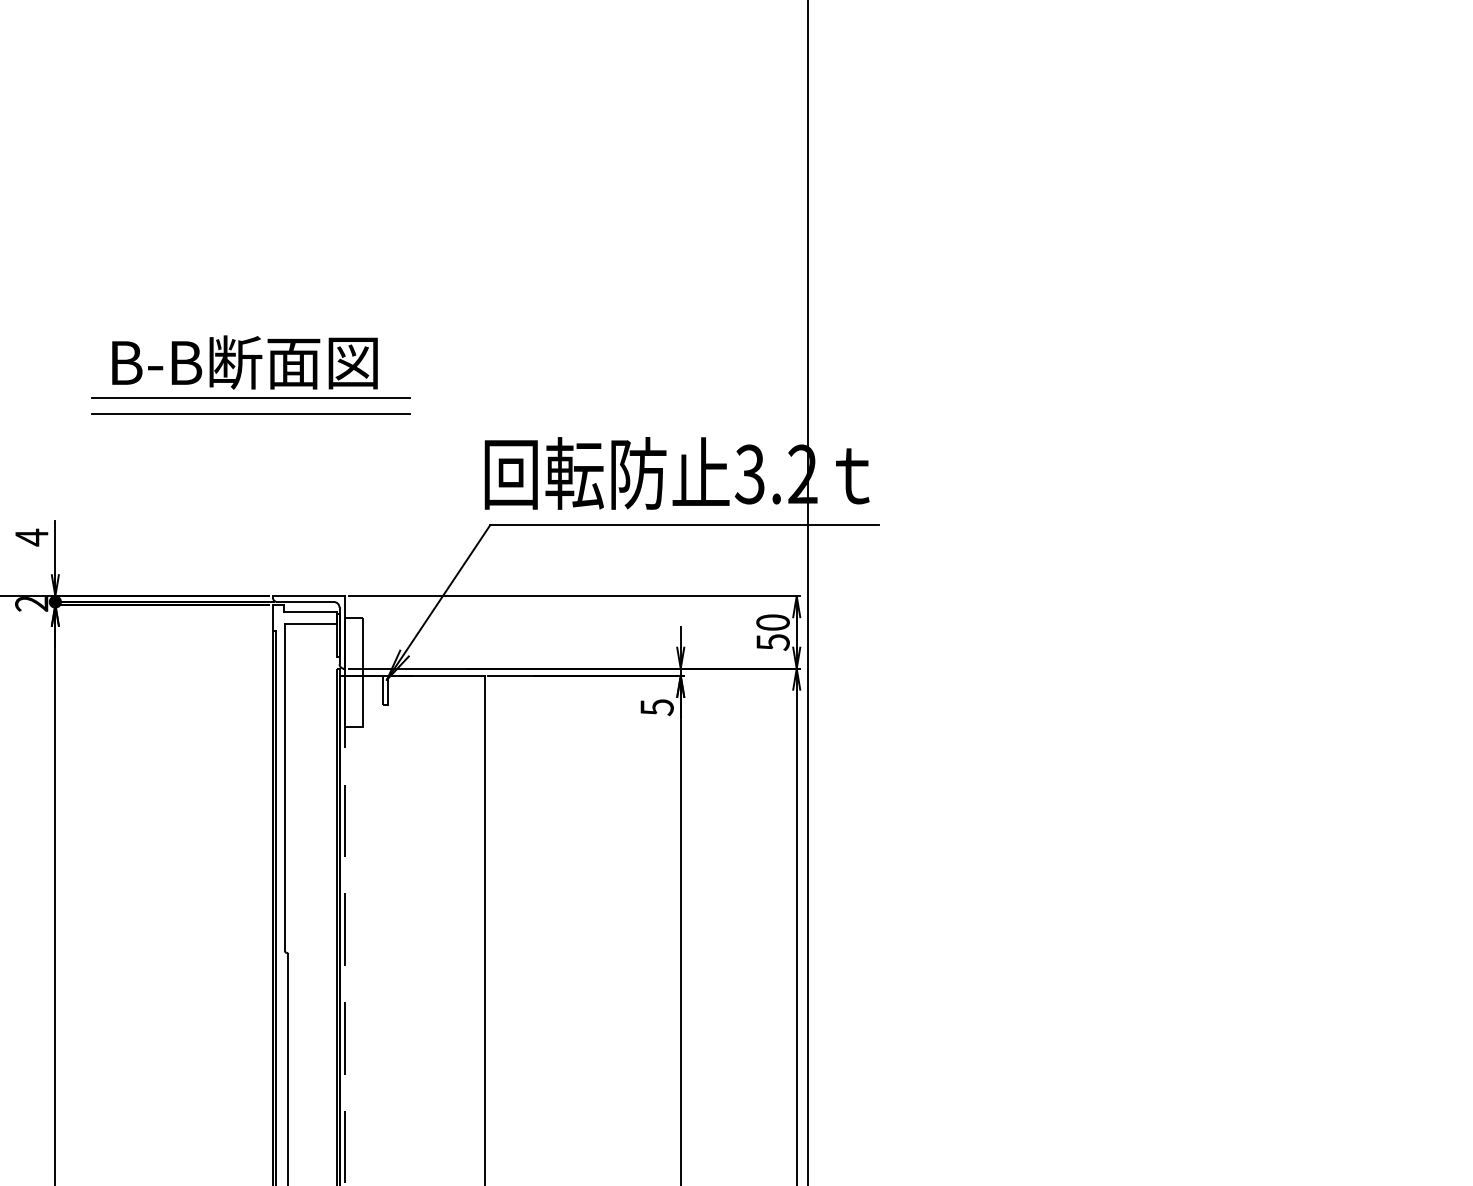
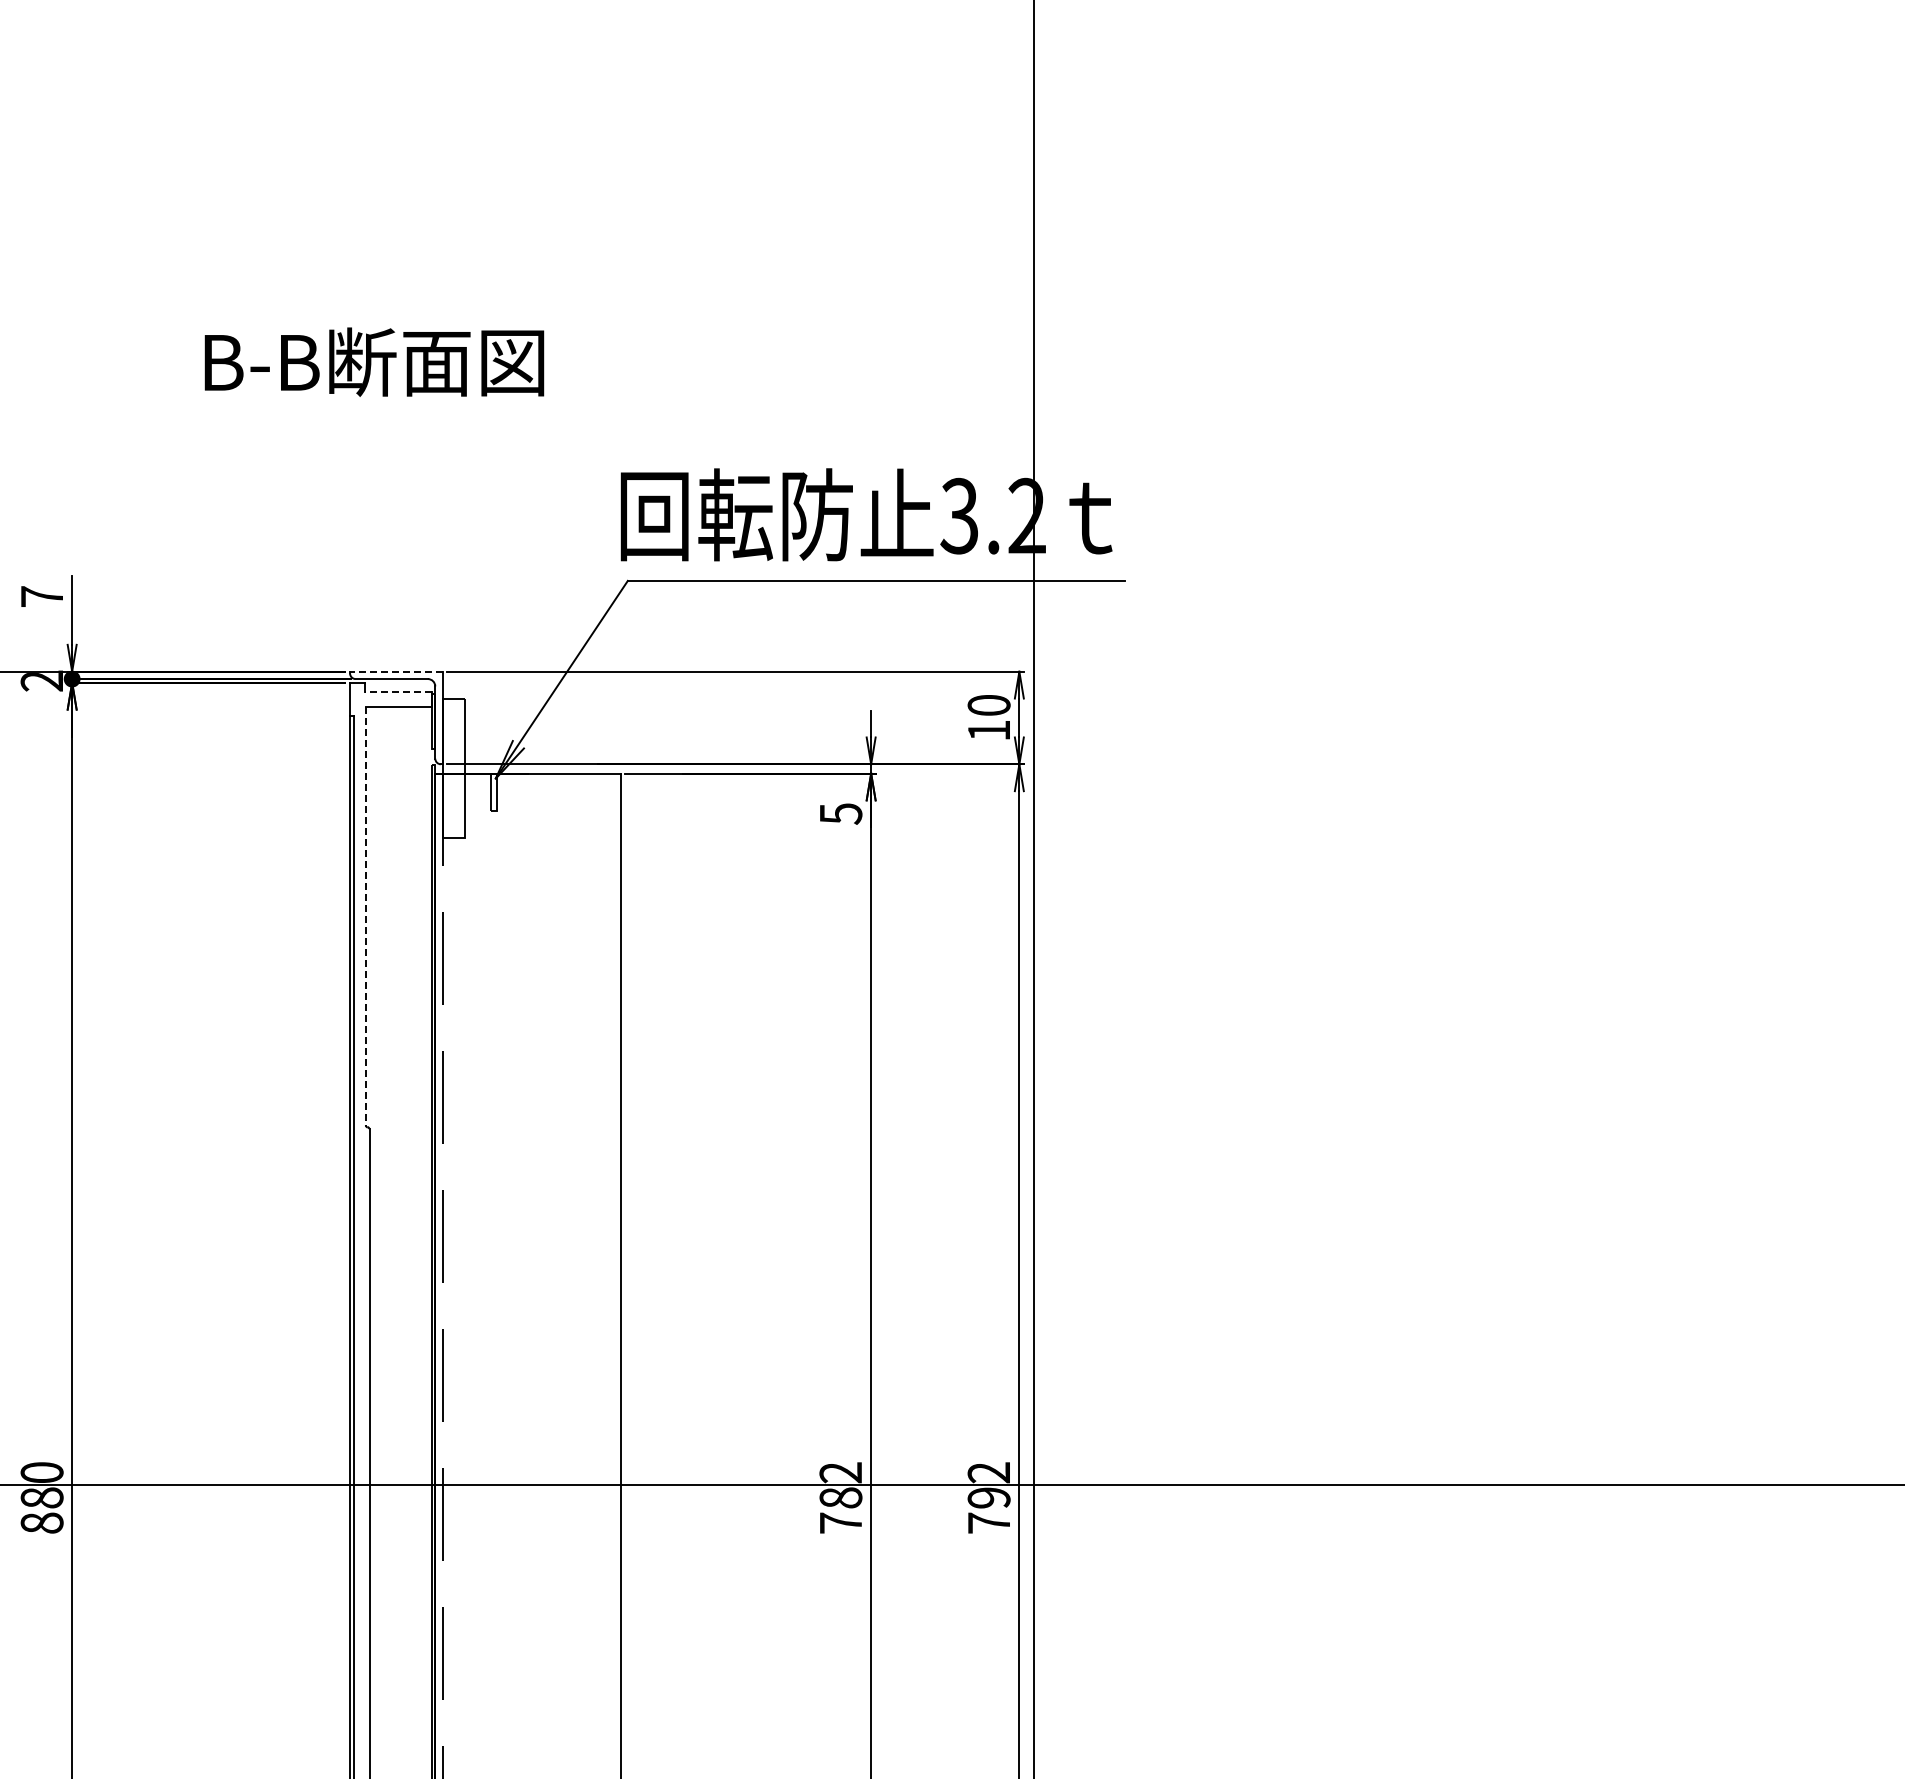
text: (245, 362) -> (374, 361), moved
line: (250, 398) -> (321, 418), removed
line: (250, 414) -> (321, 439), removed
text: (31, 537) -> (41, 596), 4 -> 7
line: (308, 596) -> (395, 671), solid -> dashed
line: (310, 612) -> (397, 692), solid -> dashed
text: (773, 642) -> (989, 730), 50 -> 10
line: (284, 787) -> (365, 916), solid -> dashed

